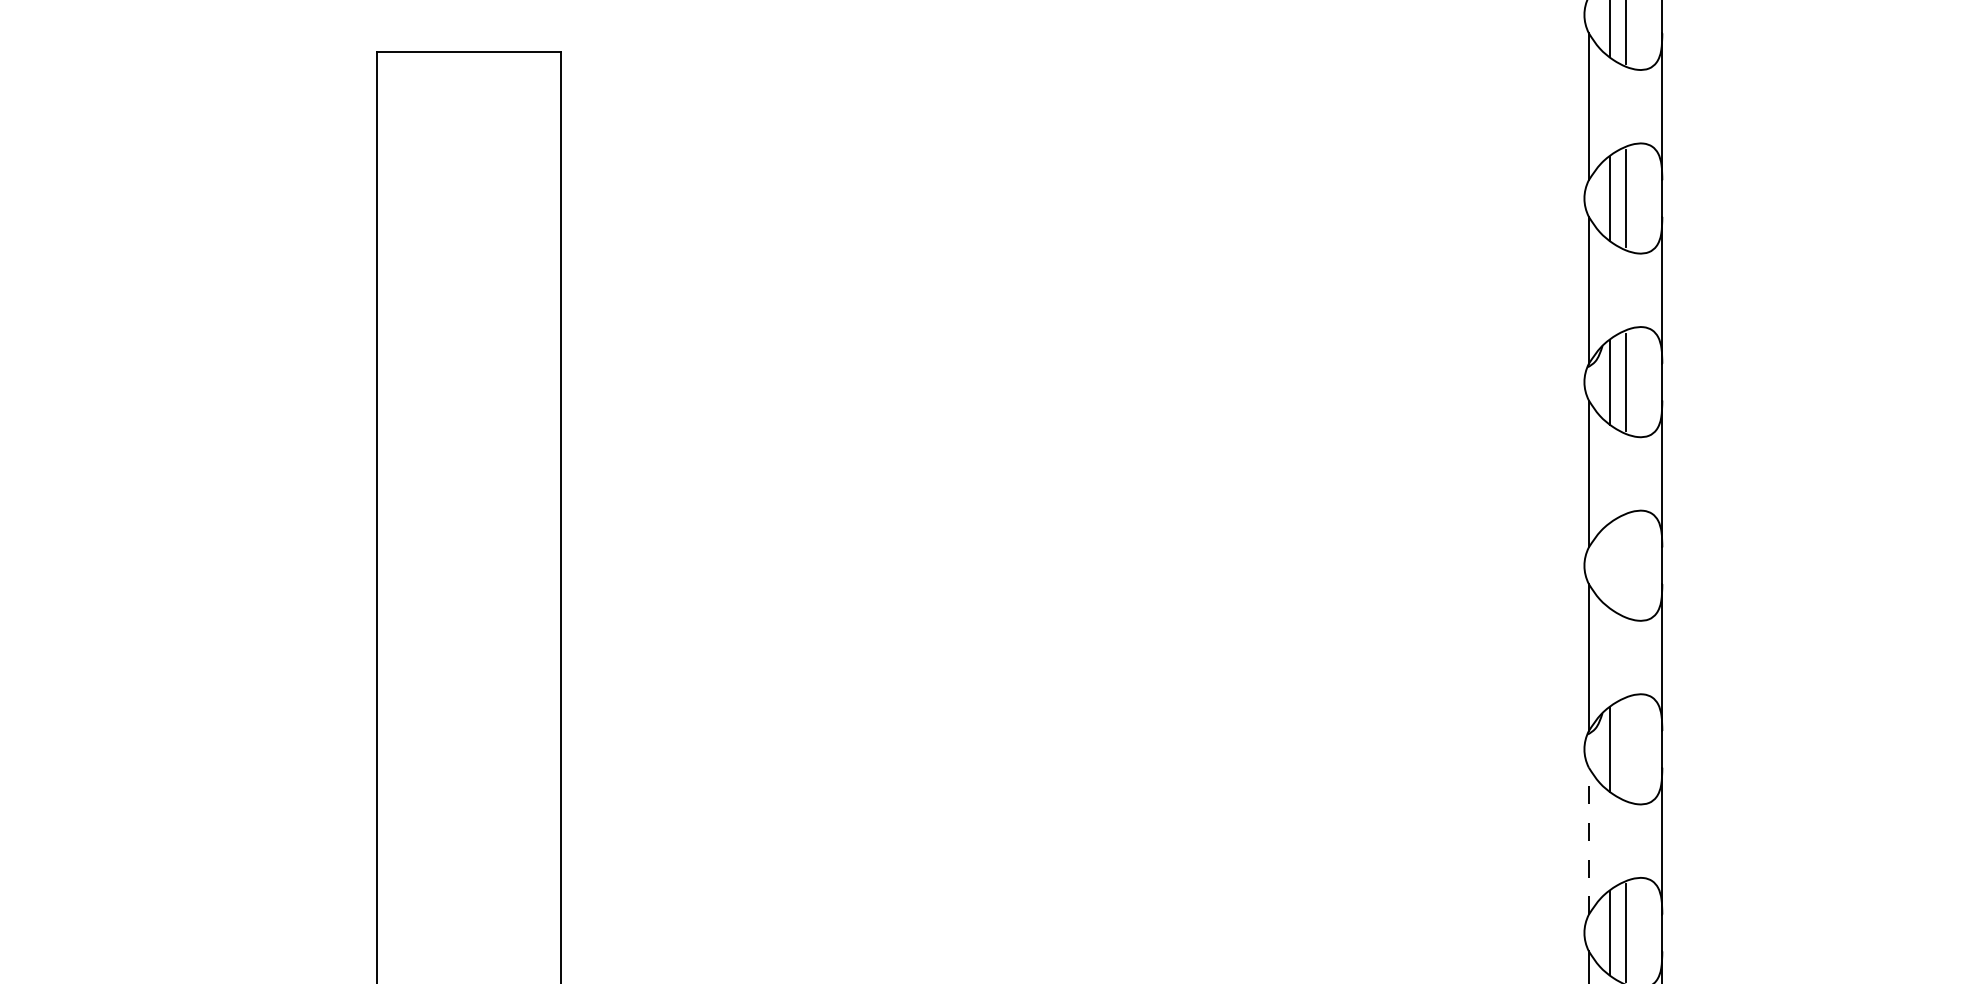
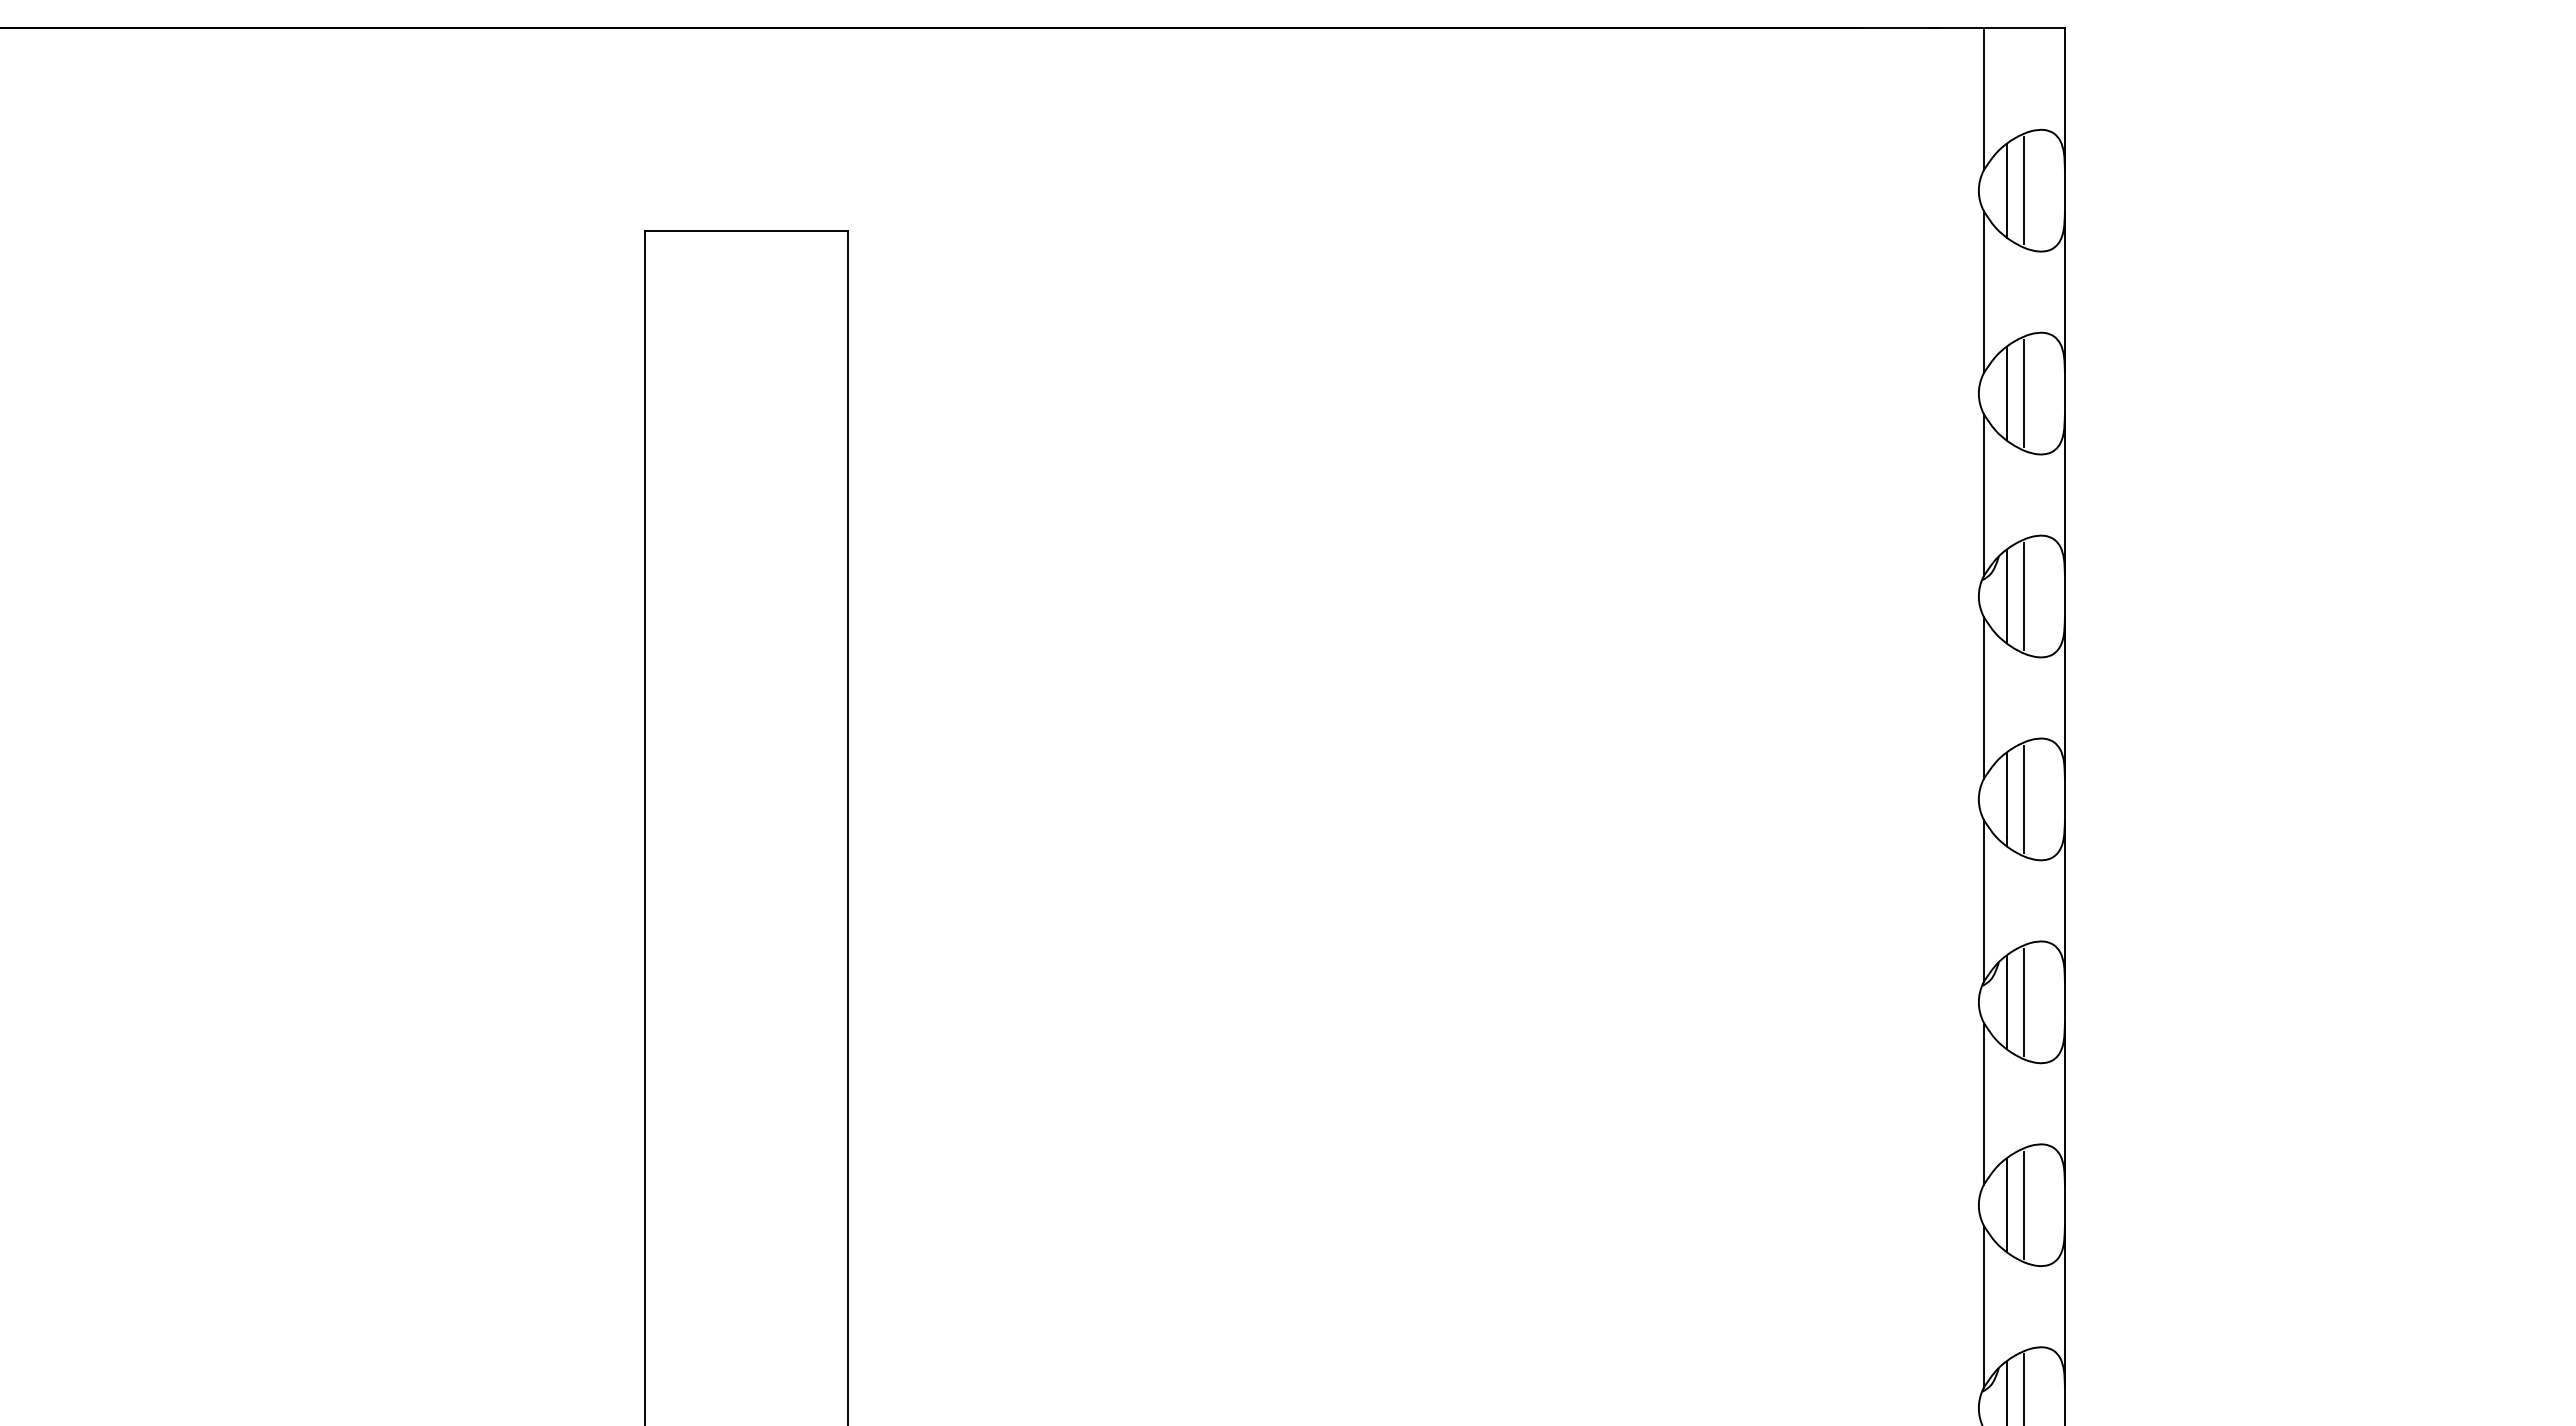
line: (1610, 565) -> (2007, 799), added
line: (1625, 565) -> (2024, 799), added
line: (1625, 749) -> (2024, 1002), added
line: (1588, 840) -> (1983, 1103), dashed -> solid

